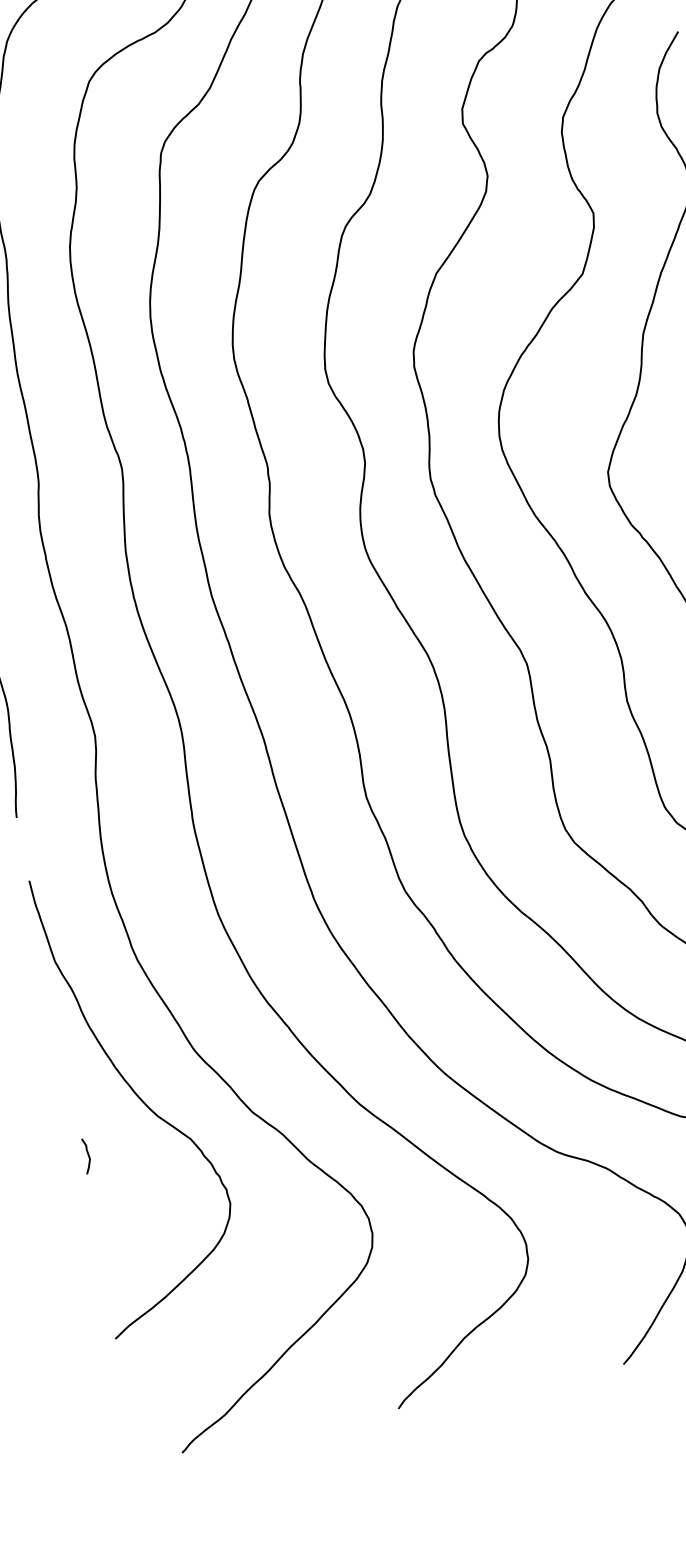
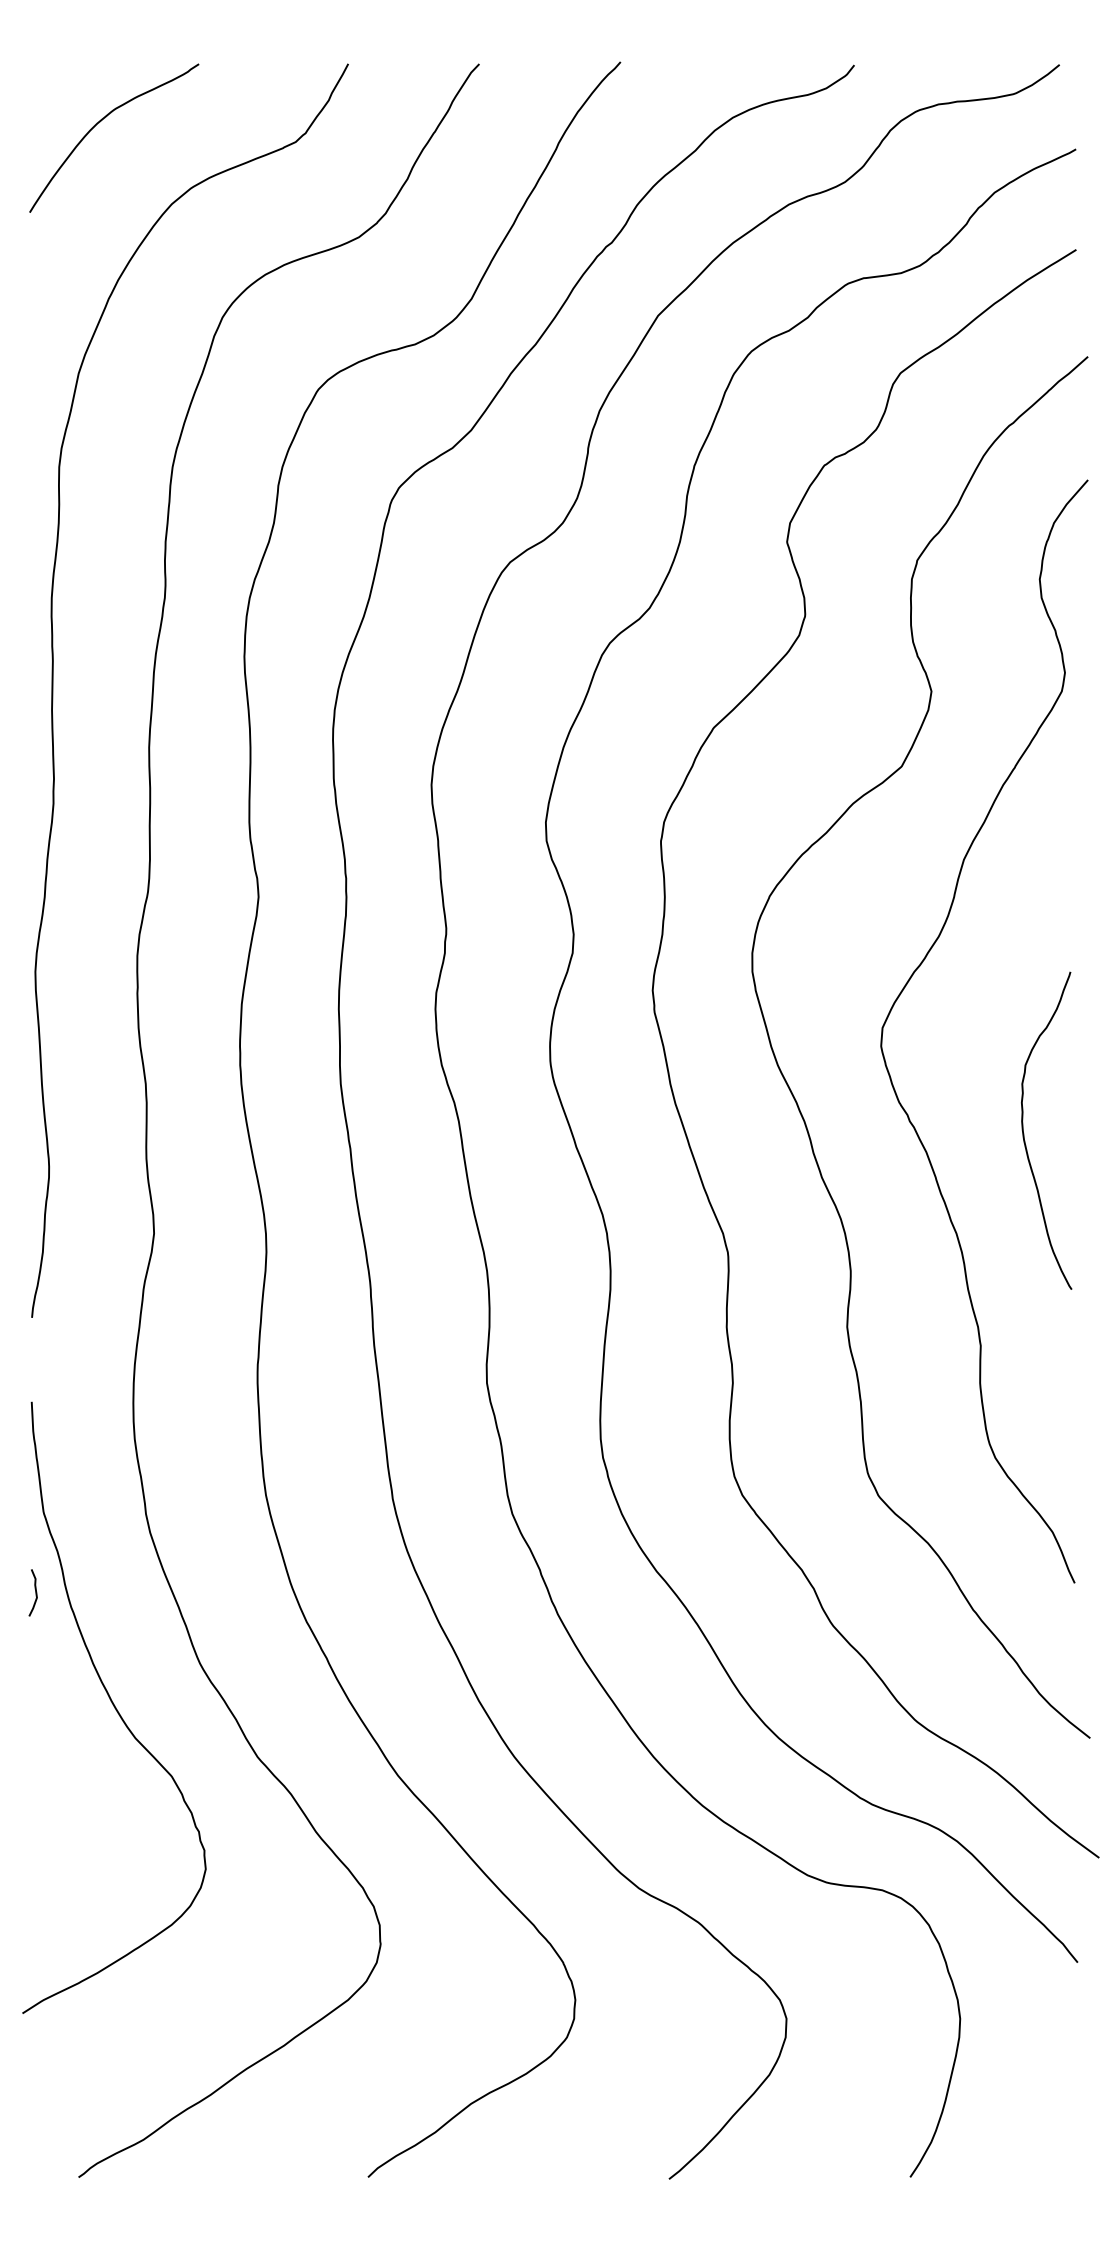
curve: (88, 1155) -> (35, 1592), moved

